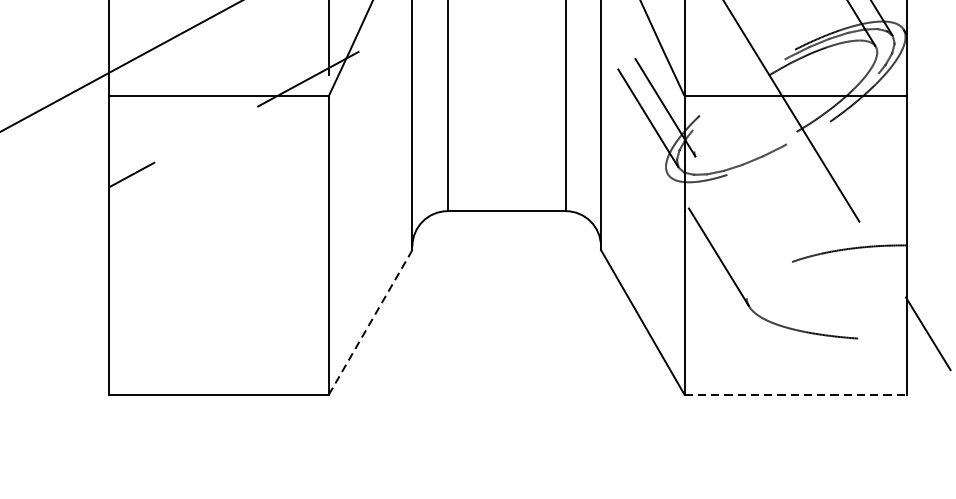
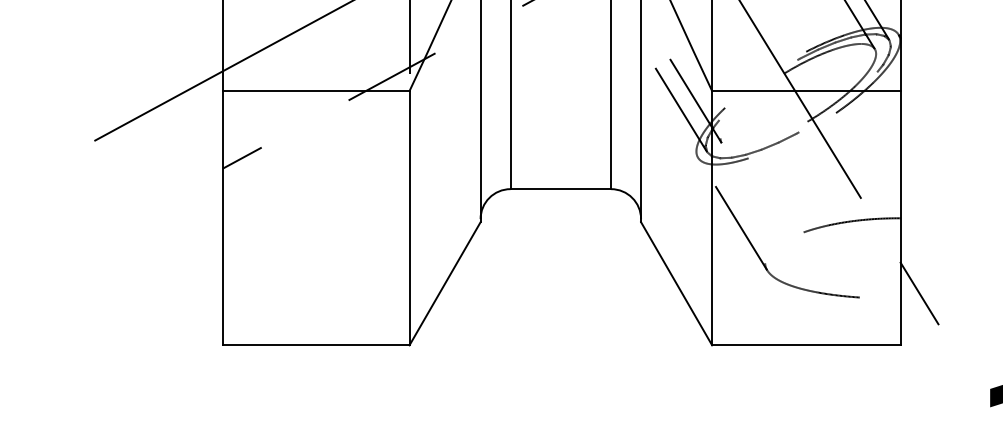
line: (369, 323) -> (444, 284), dashed -> solid
line: (796, 394) -> (807, 345), dashed -> solid

